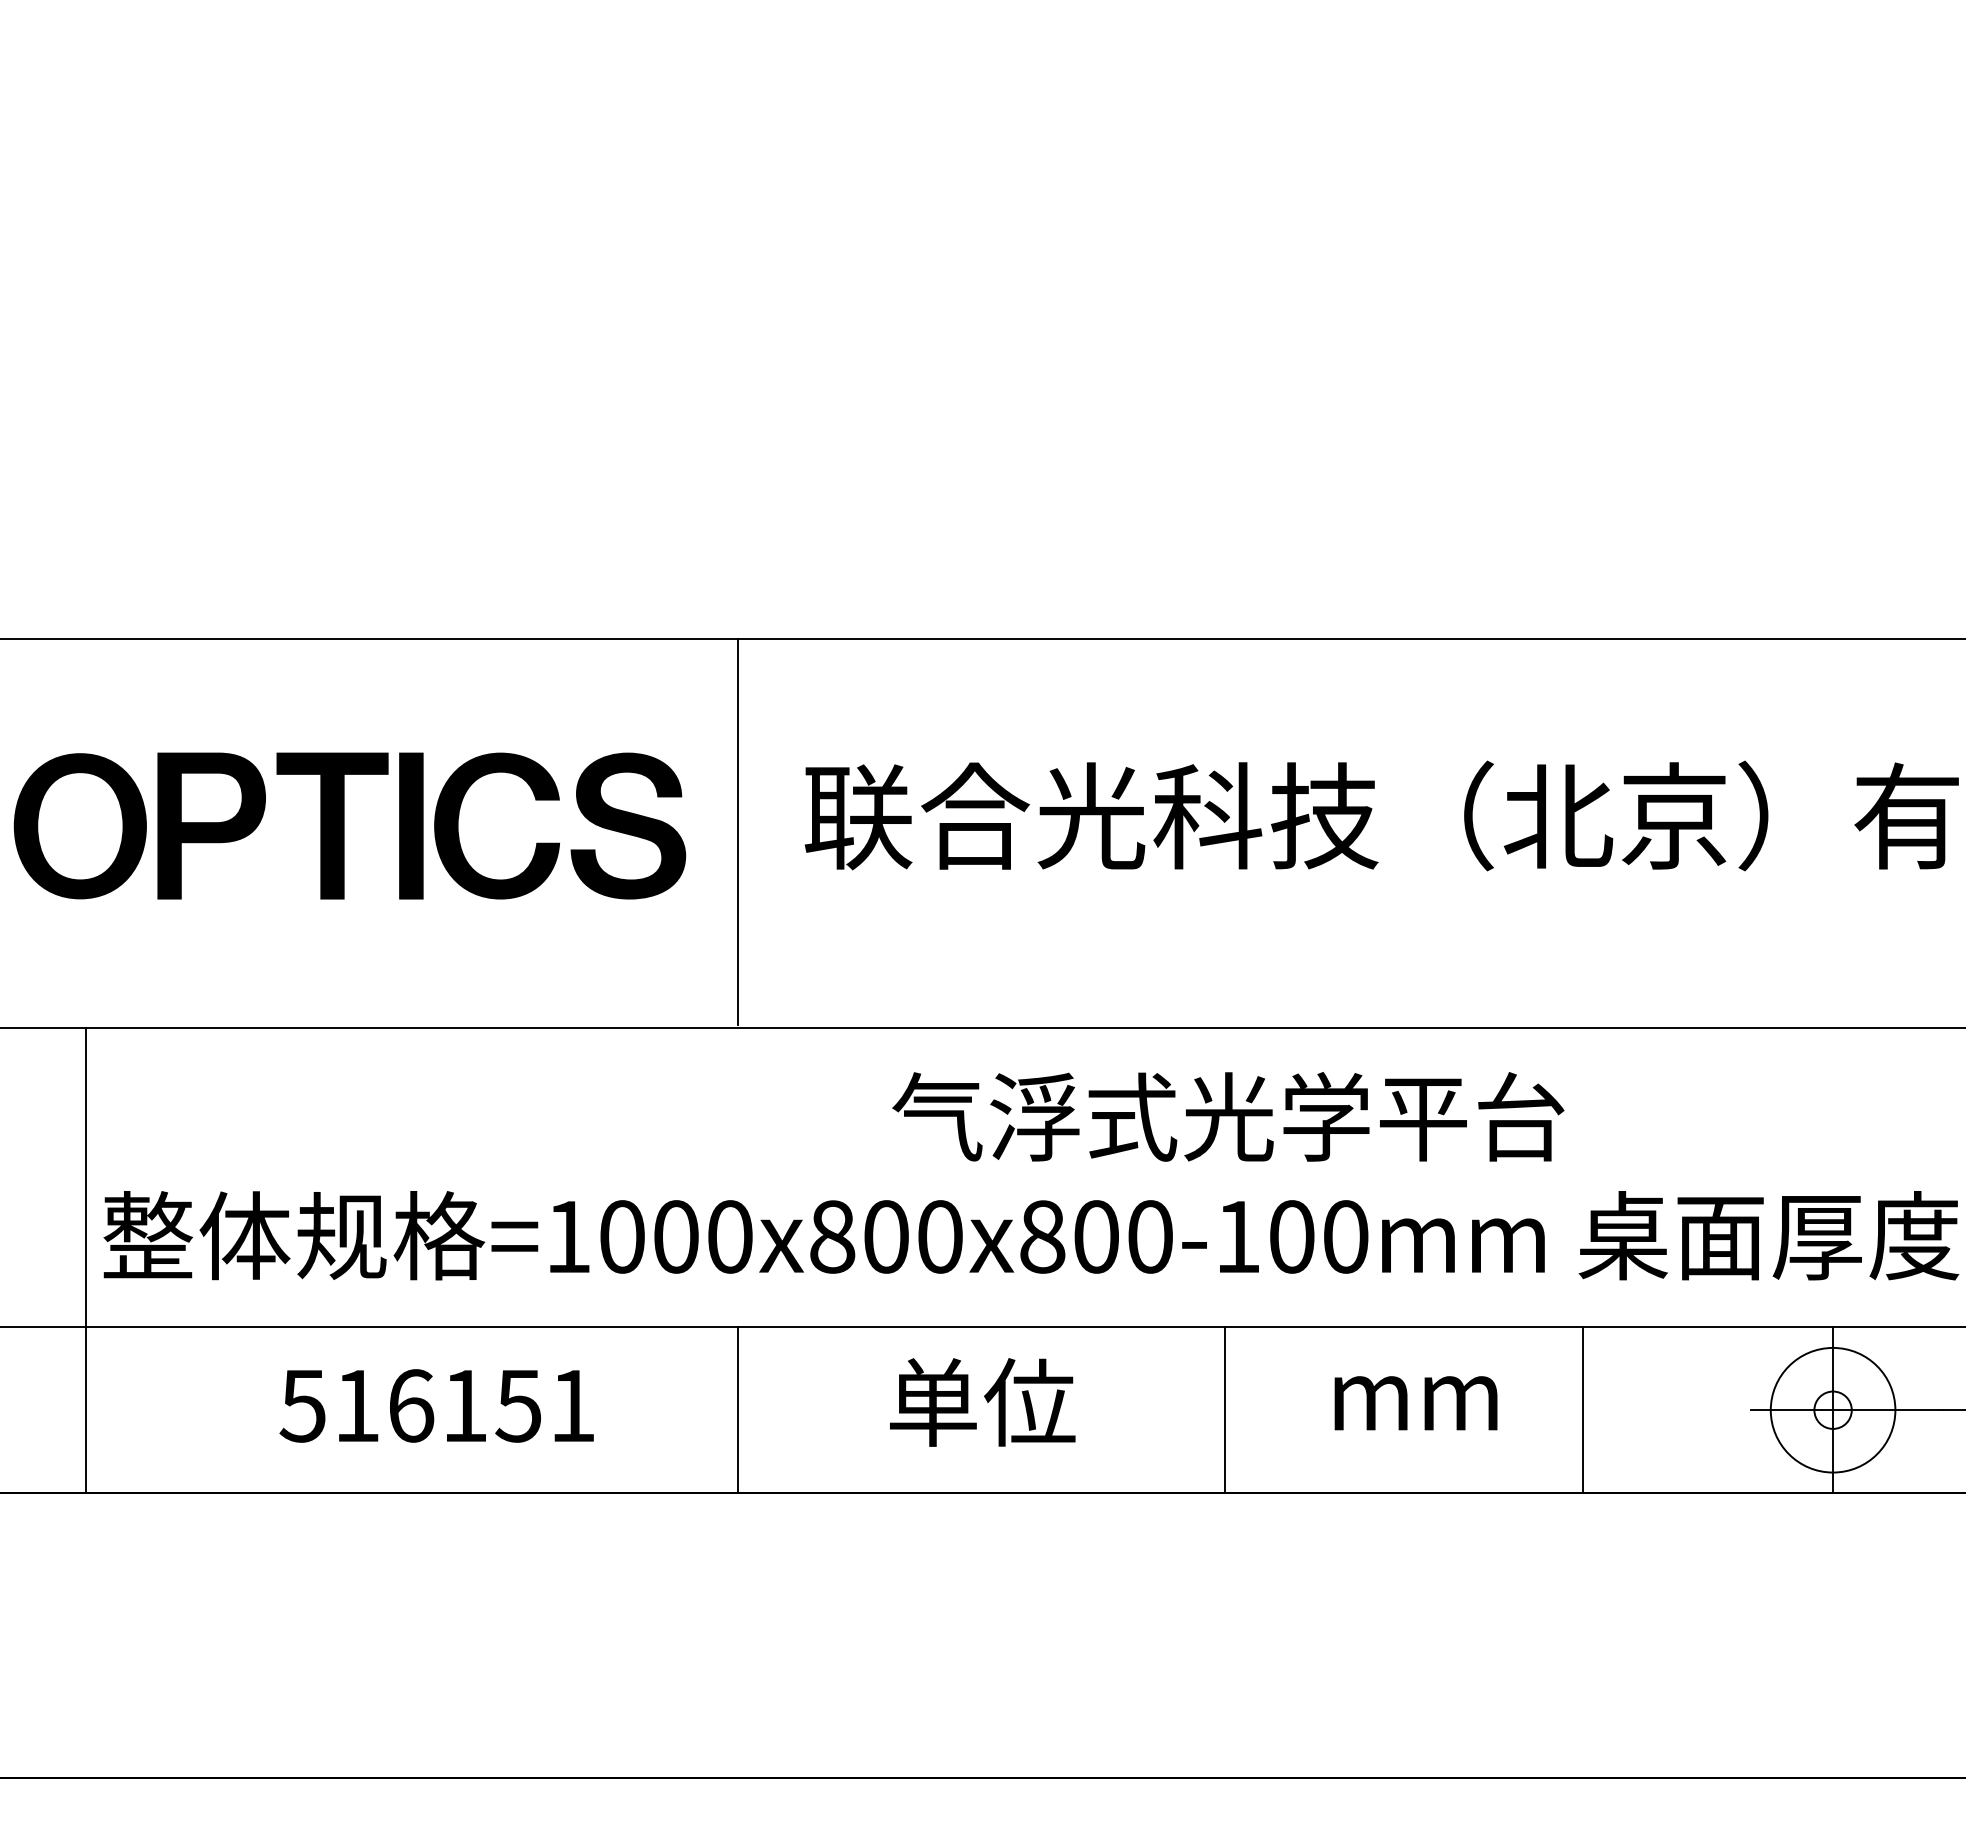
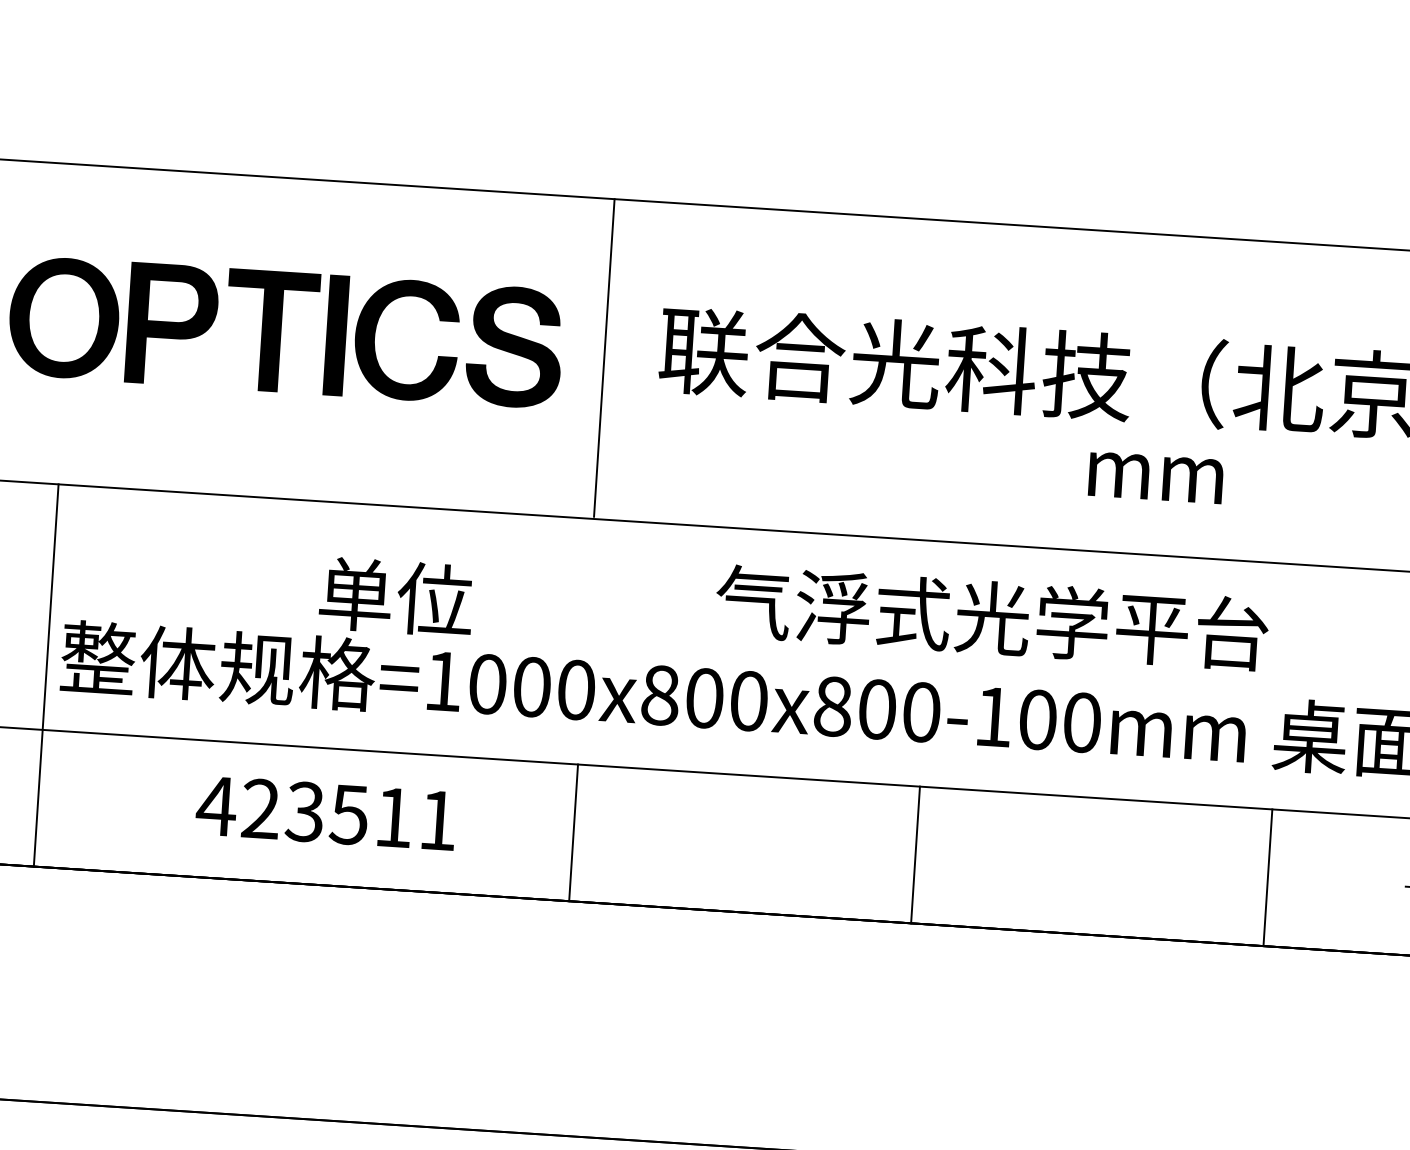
text: (982, 1402) -> (396, 597), moved
text: (1415, 1403) -> (1155, 478), moved
text: (409, 1405) -> (303, 811), 516151 -> 423511
line: (1225, 1410) -> (915, 855), moved

